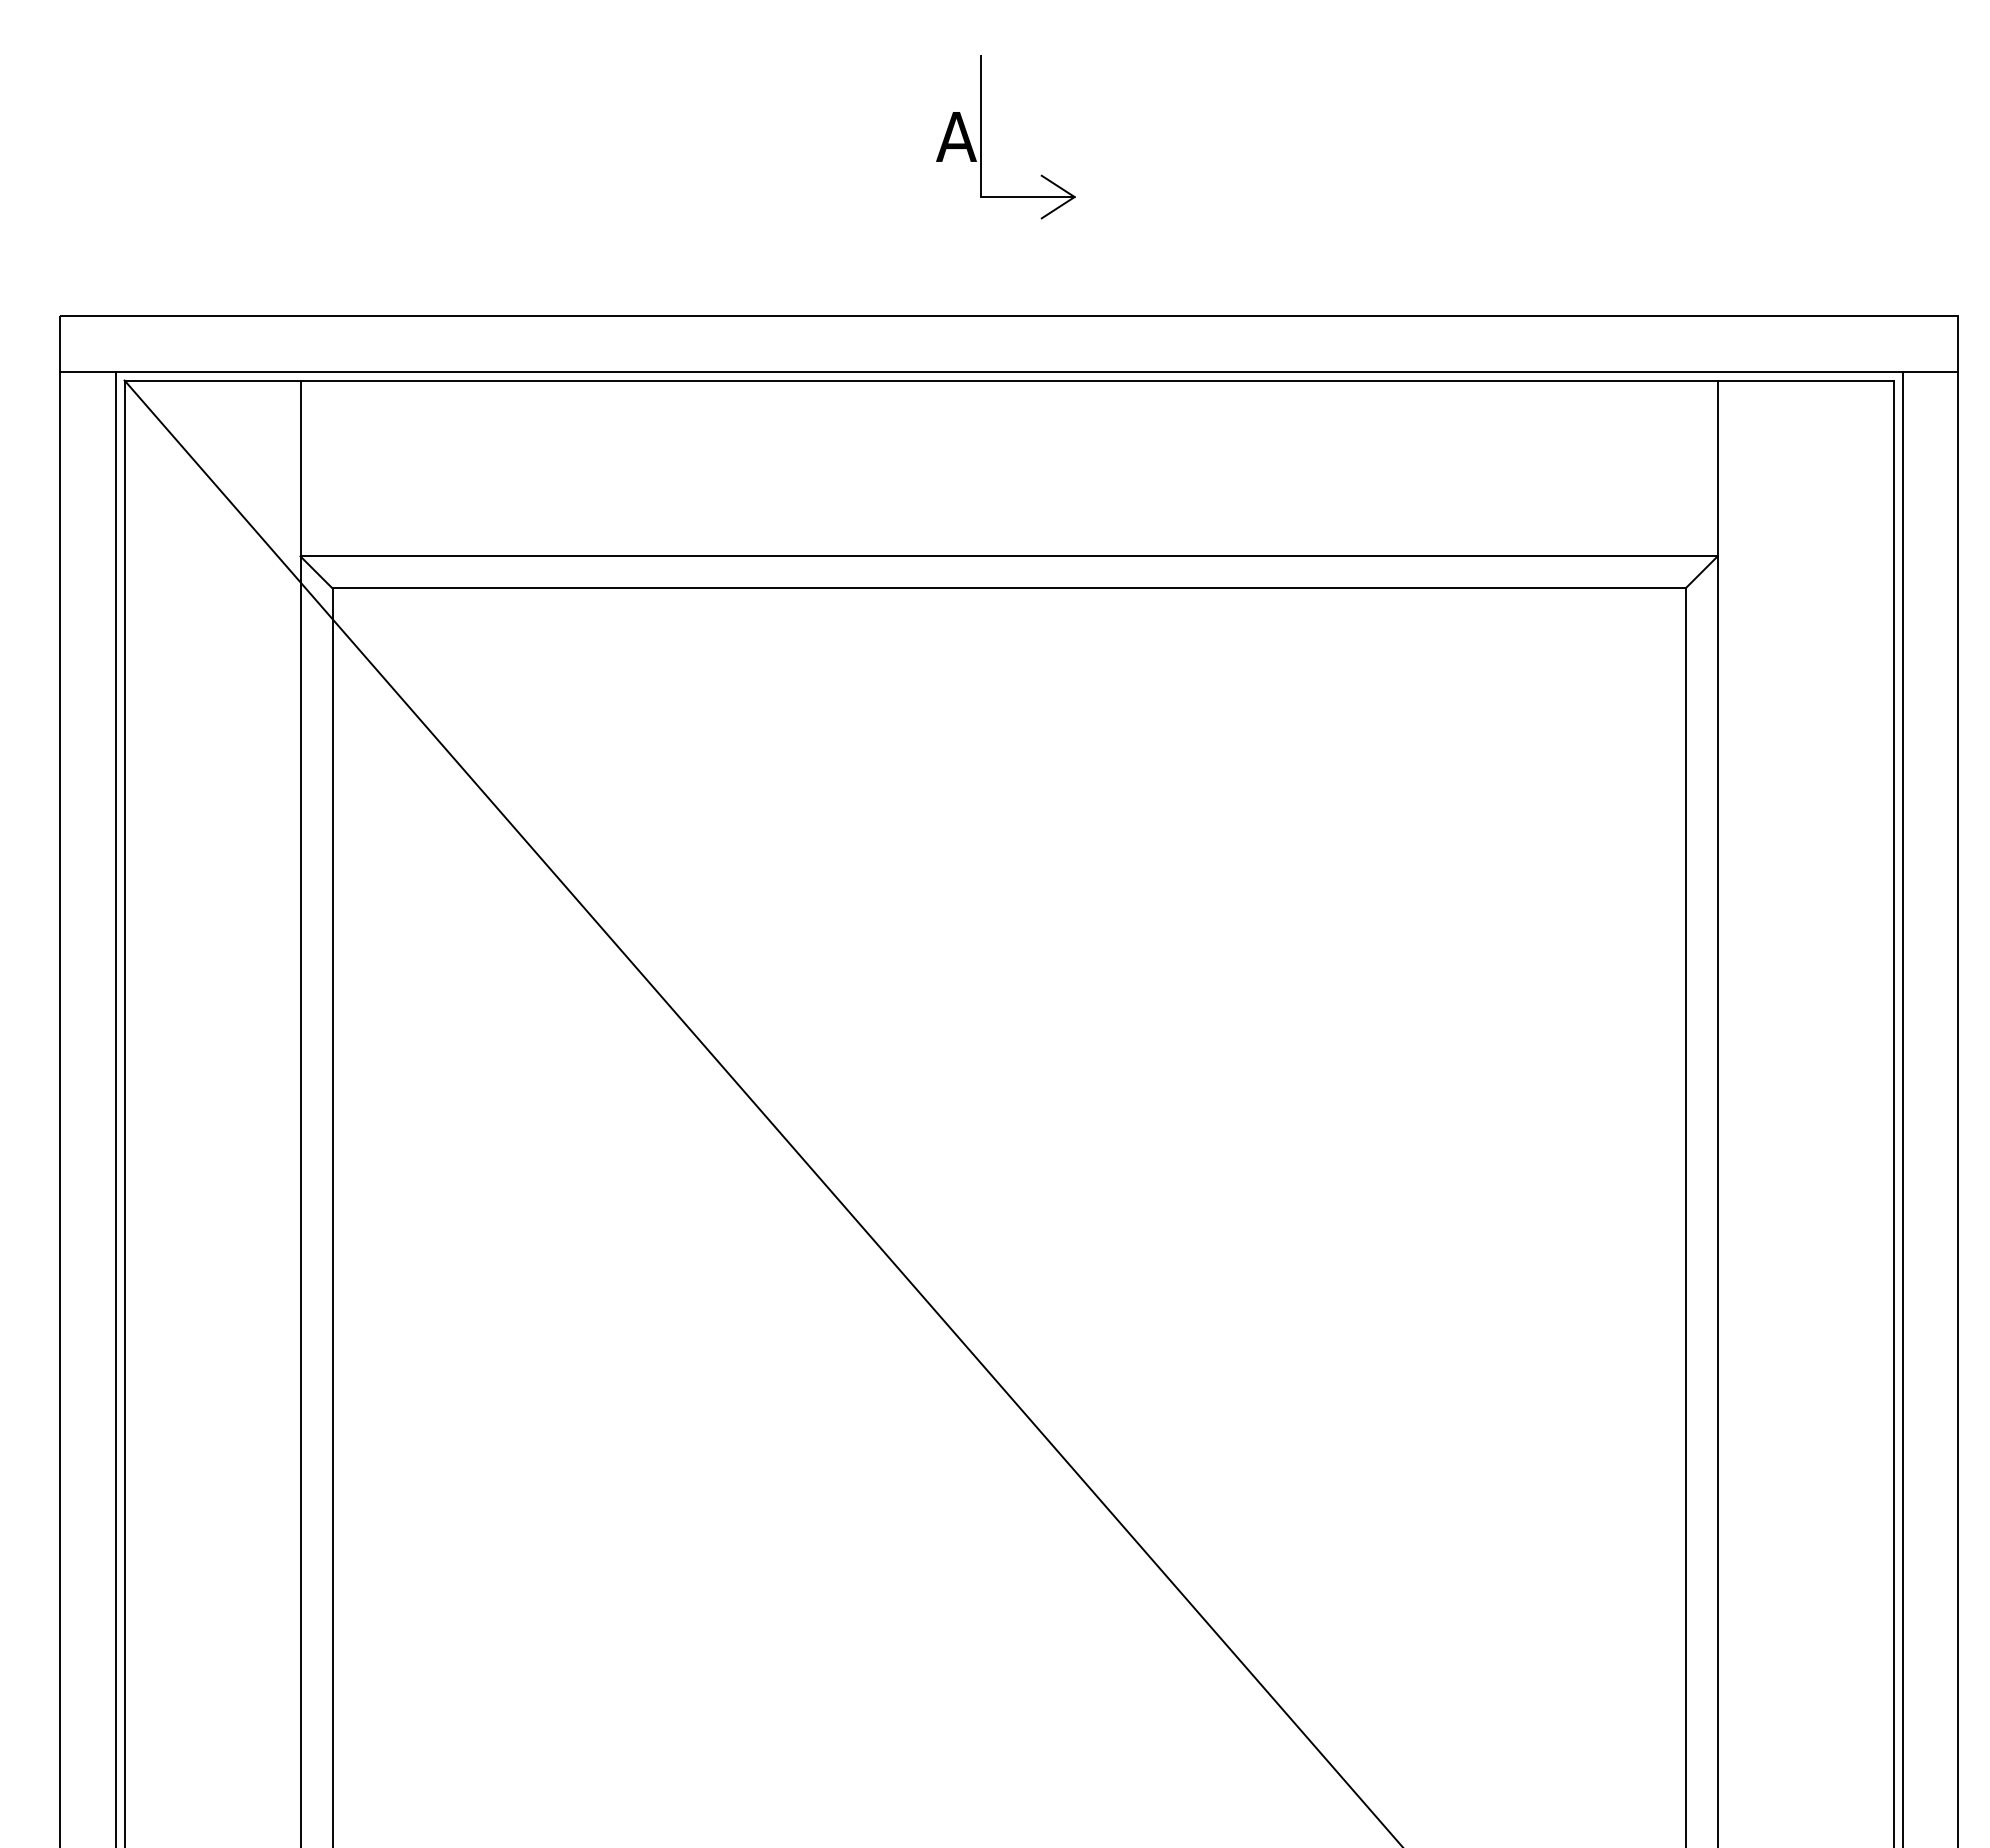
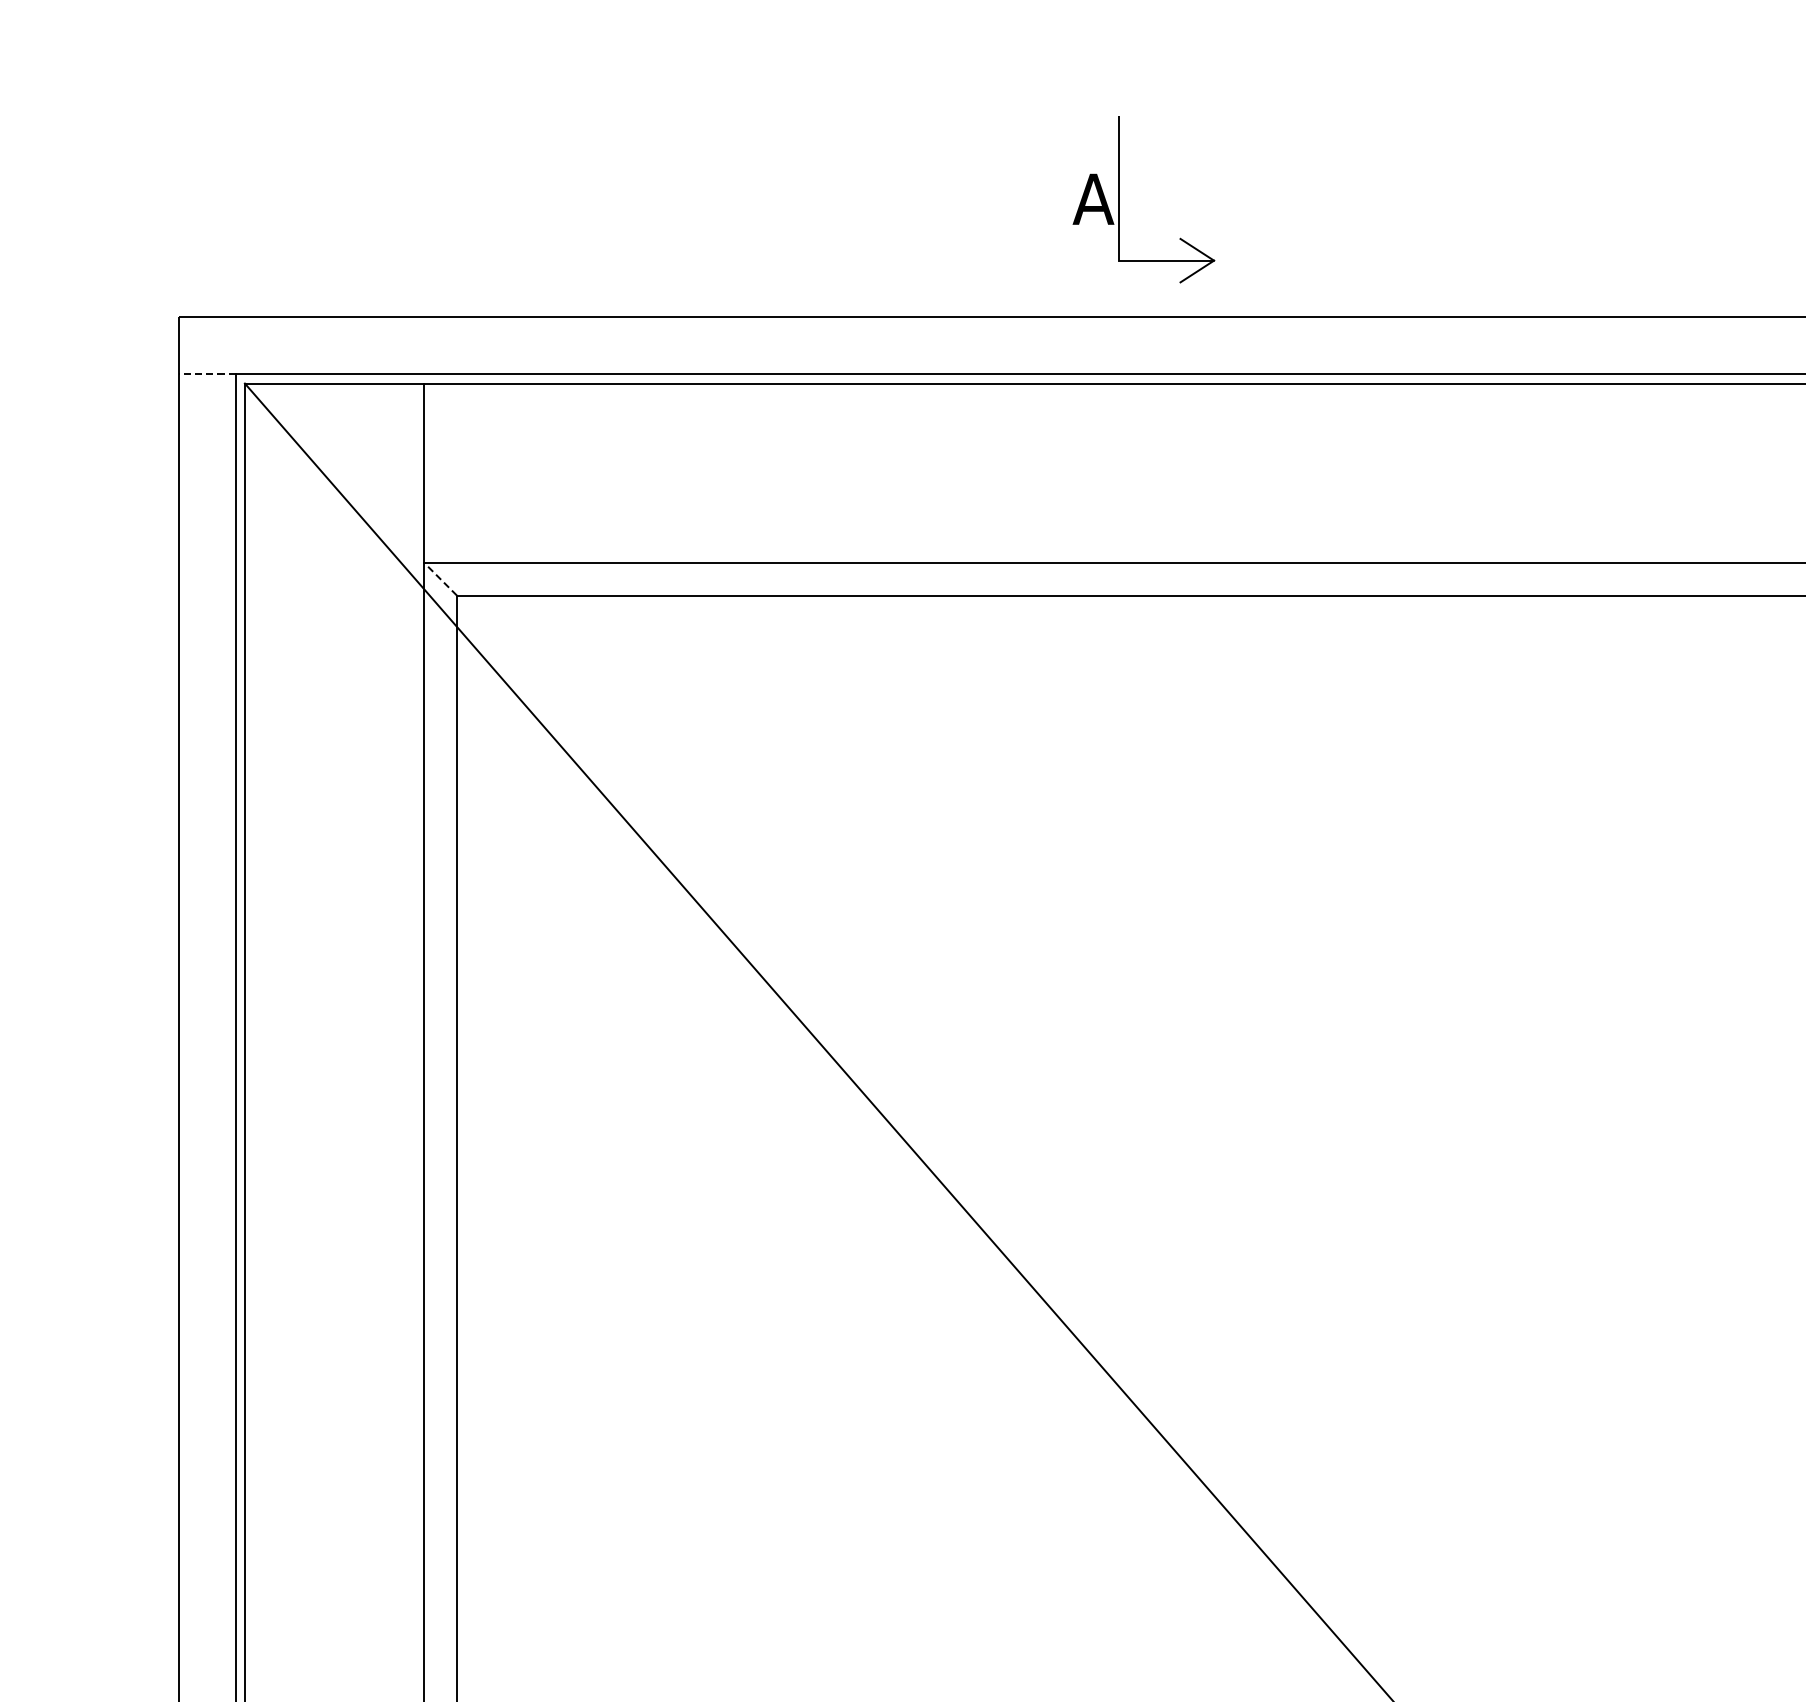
part: (981, 137) -> (1119, 199), moved
line: (87, 371) -> (207, 374), solid -> dashed
line: (316, 572) -> (440, 579), solid -> dashed

